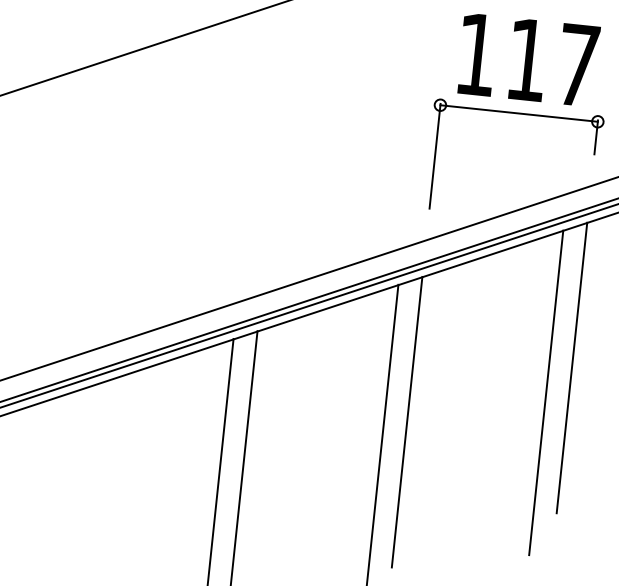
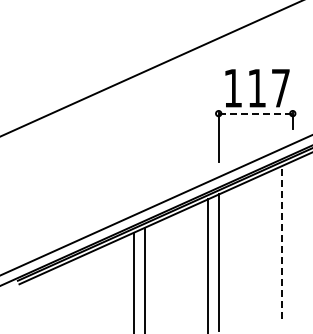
line: (520, 113) -> (256, 113), solid -> dashed
line: (571, 367) -> (292, 229), removed
line: (547, 391) -> (282, 241), solid -> dashed

